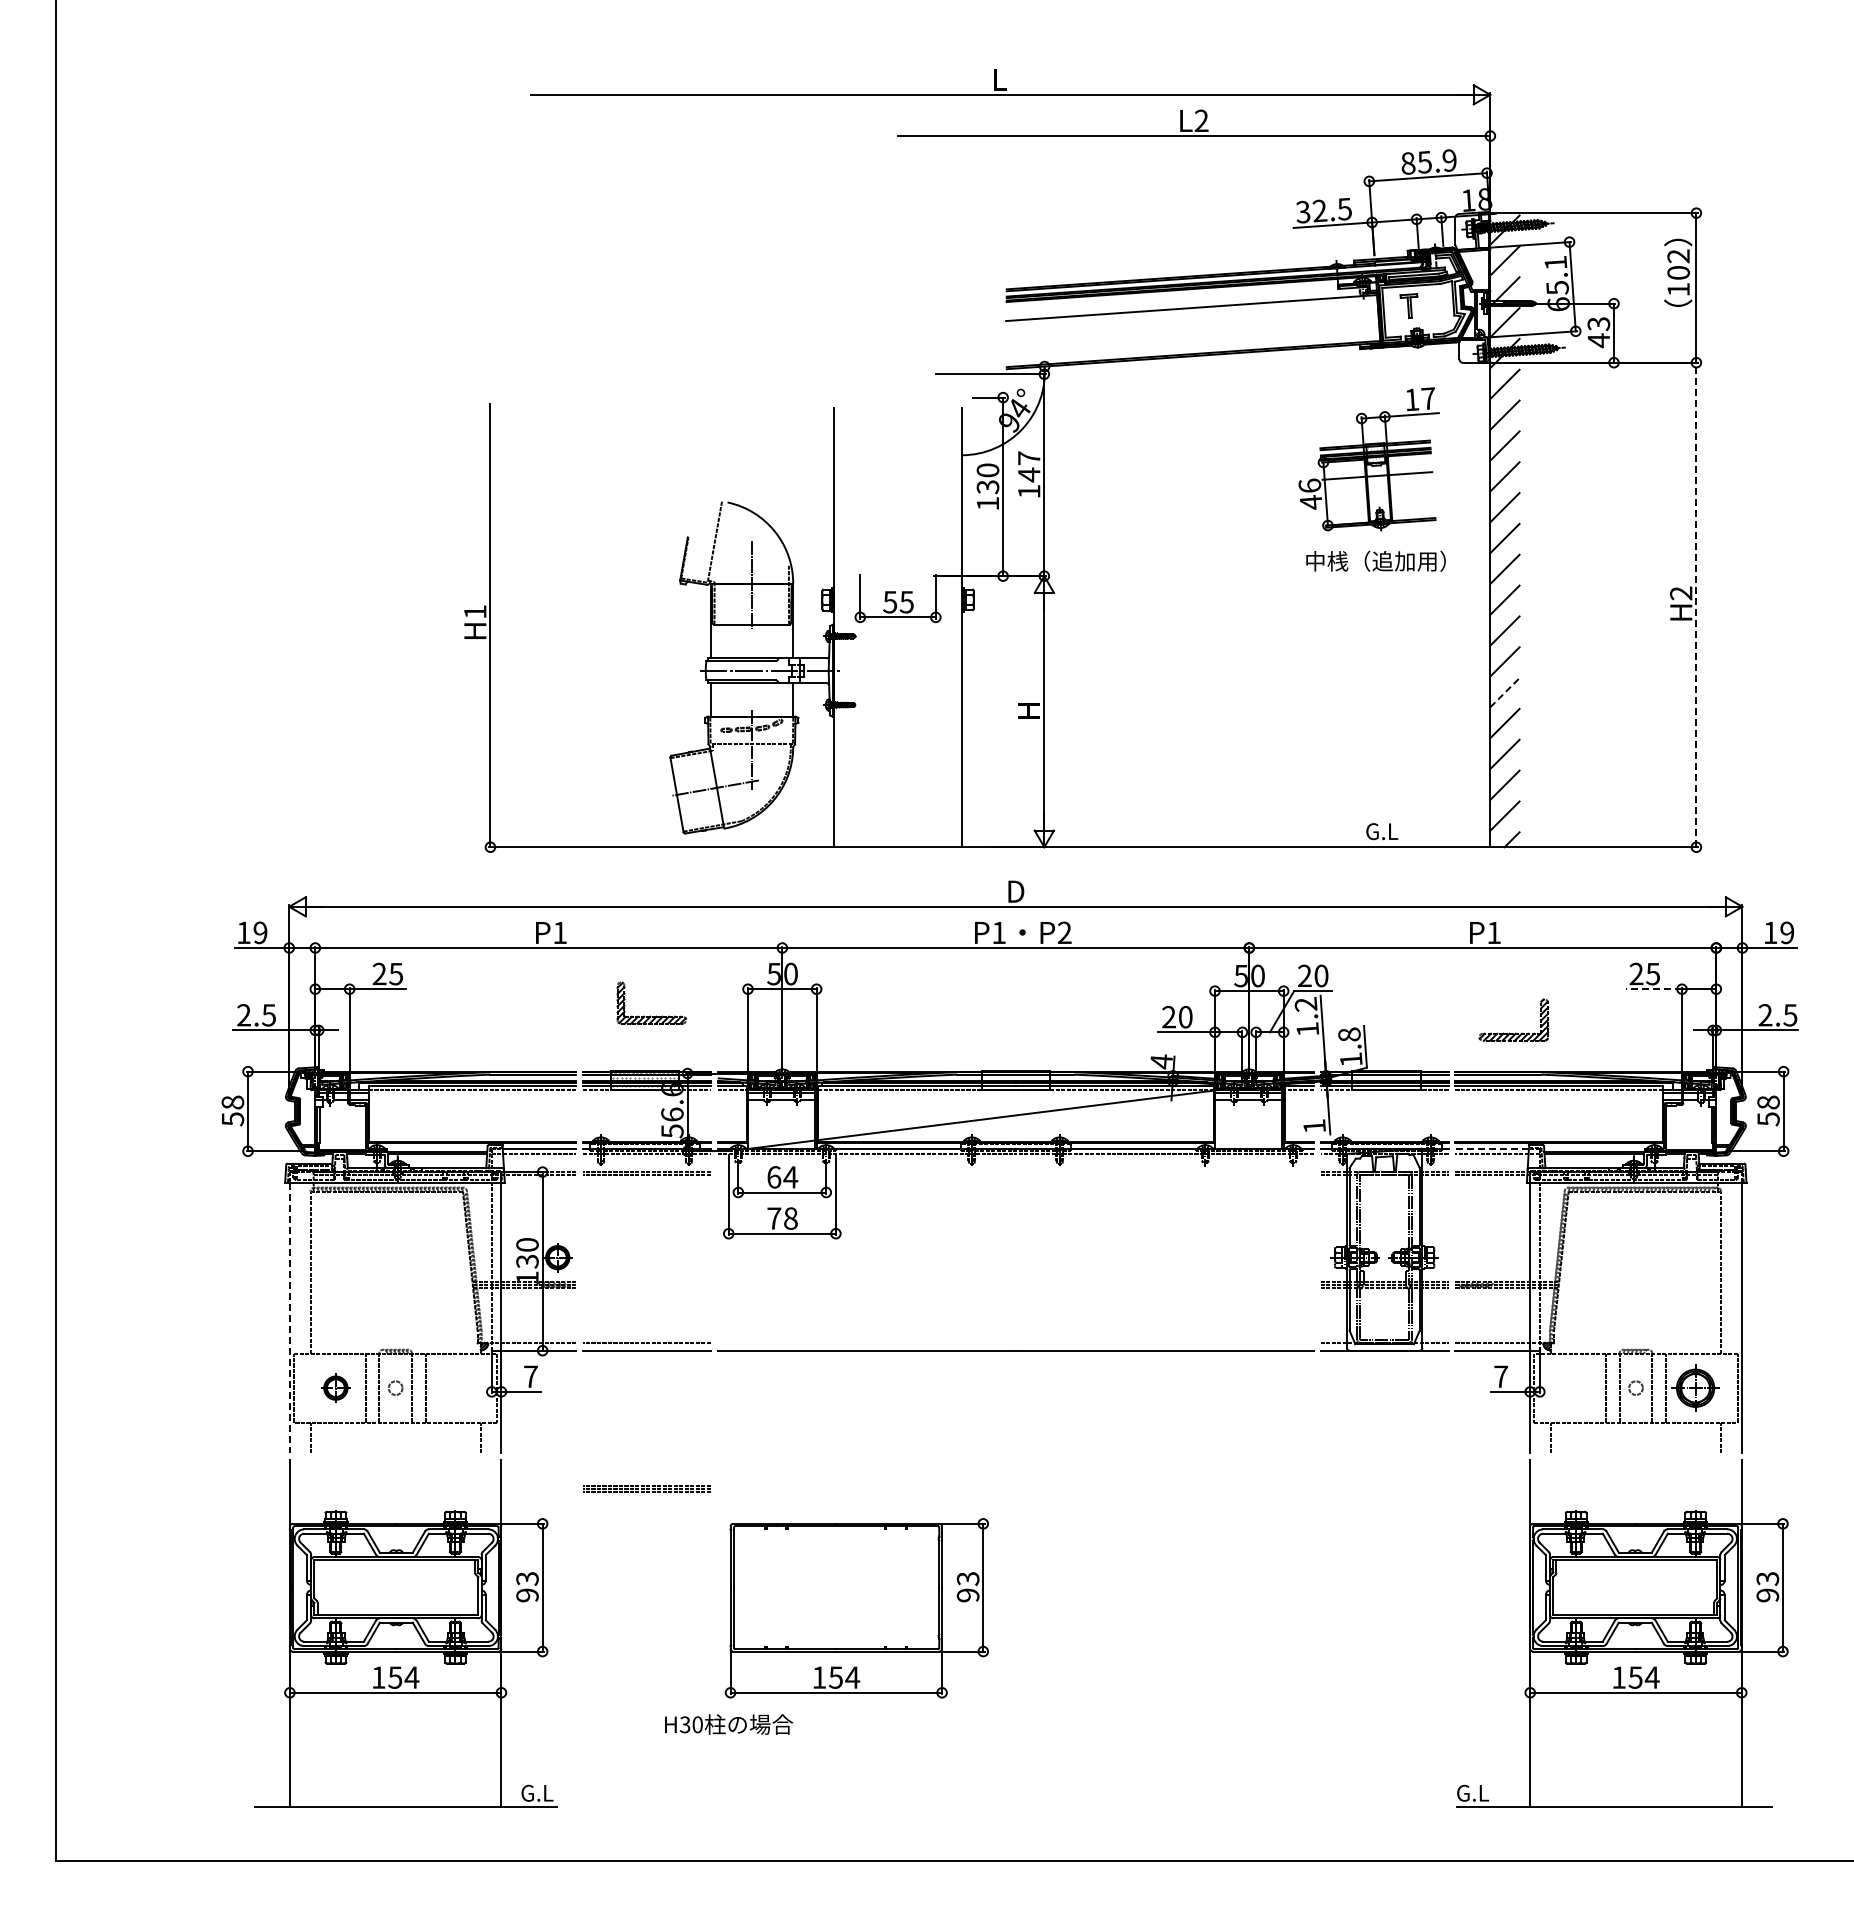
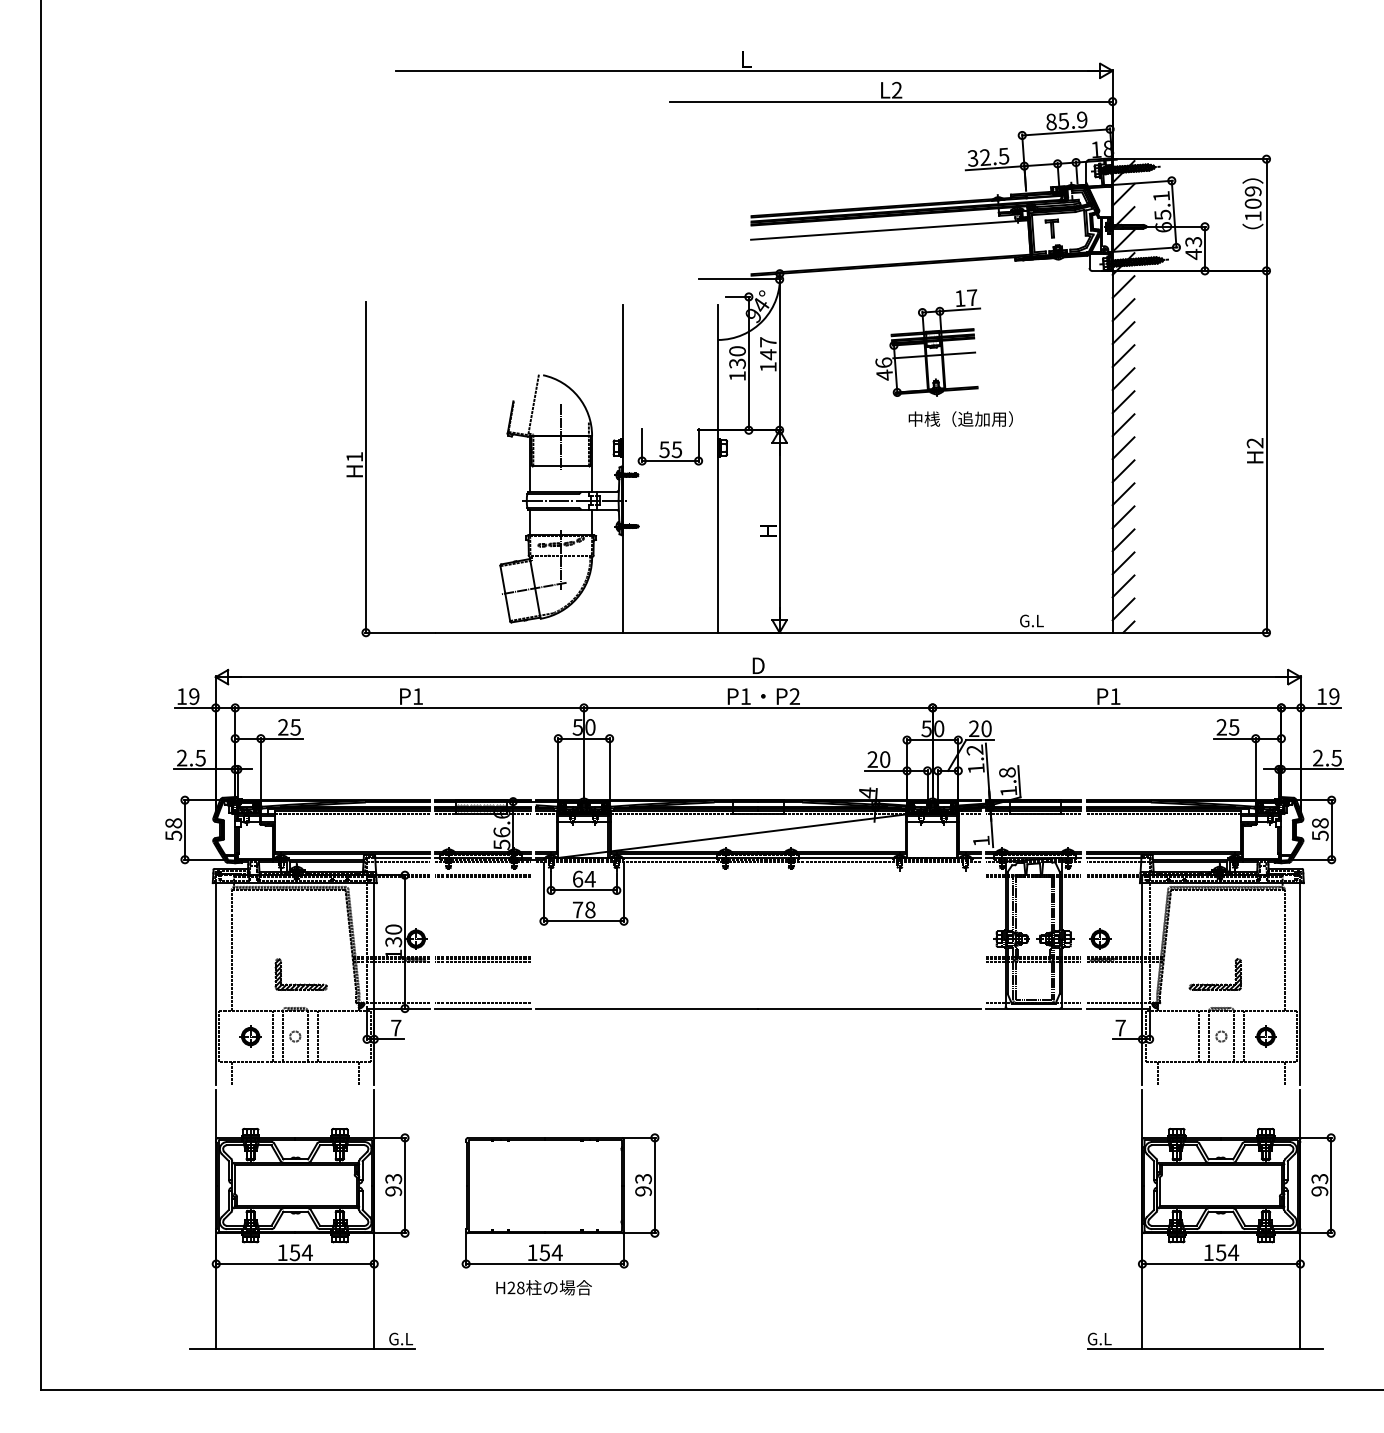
text: (1678, 256) -> (1253, 191), 102 -> 109
part: (1368, 459) -> (927, 343), moved
text: (1375, 560) -> (960, 418), moved
line: (1696, 604) -> (1266, 451), dashed -> solid
line: (1504, 692) -> (1123, 517), dashed -> solid
line: (1653, 989) -> (1234, 738), dashed -> solid
part: (650, 1015) -> (300, 983), moved
part: (1515, 1032) -> (1216, 983), moved
line: (1492, 1148) -> (1114, 857), dashed -> solid
part: (1473, 1257) -> (1100, 939), added
line: (289, 1318) -> (215, 984), dashed -> solid
part: (1695, 1387) -> (1265, 1036), size x0.62
part: (646, 1488) -> (482, 959), moved
part: (856, 1608) -> (560, 1201), moved
text: (691, 1725) -> (516, 1288), H30 -> H28

